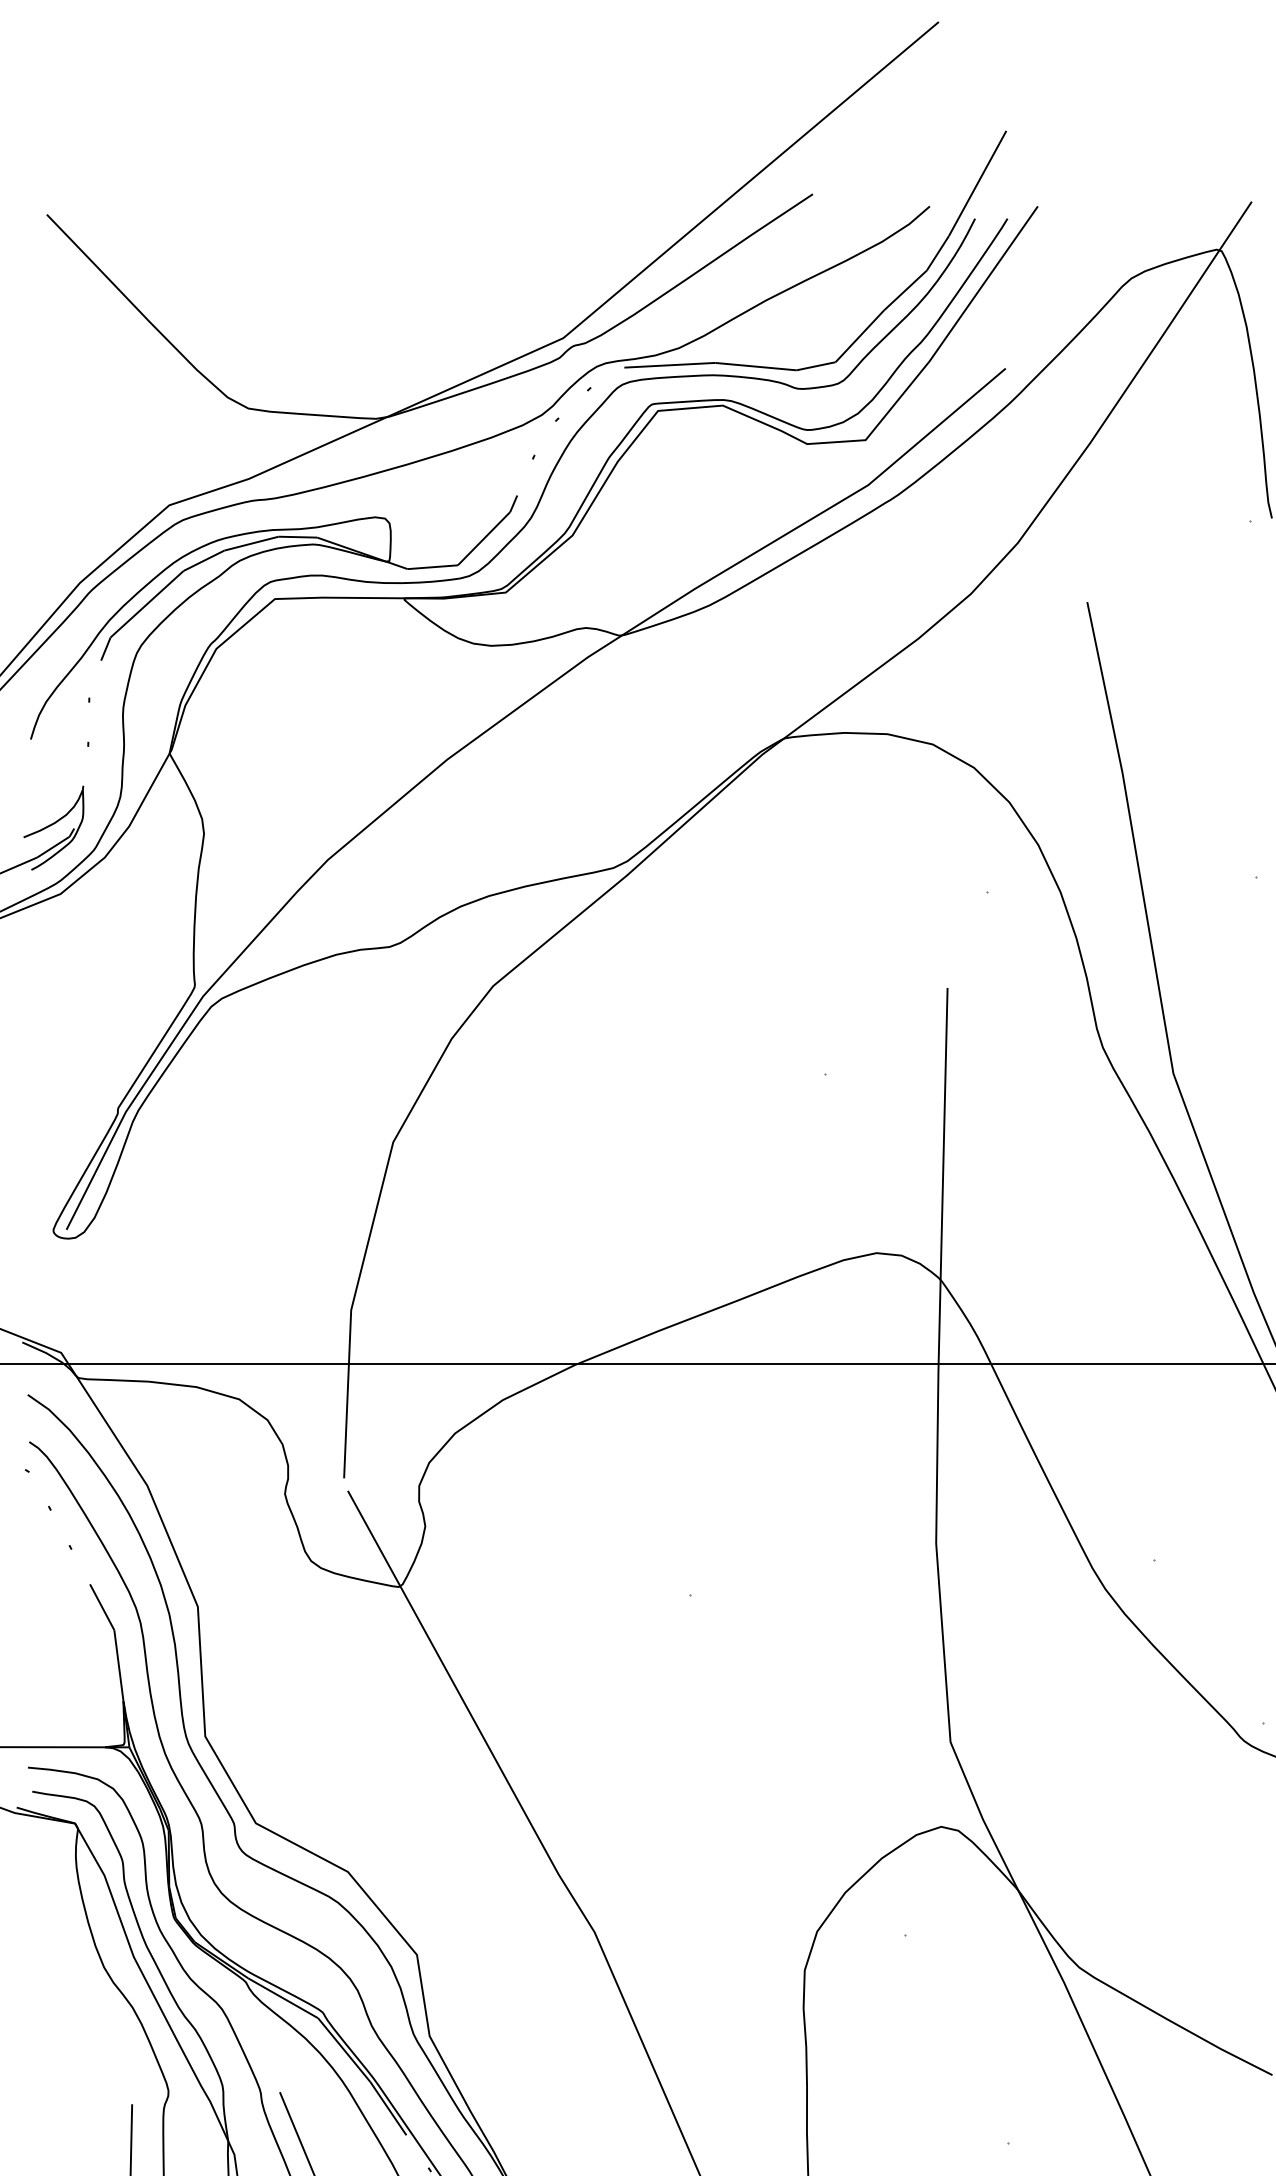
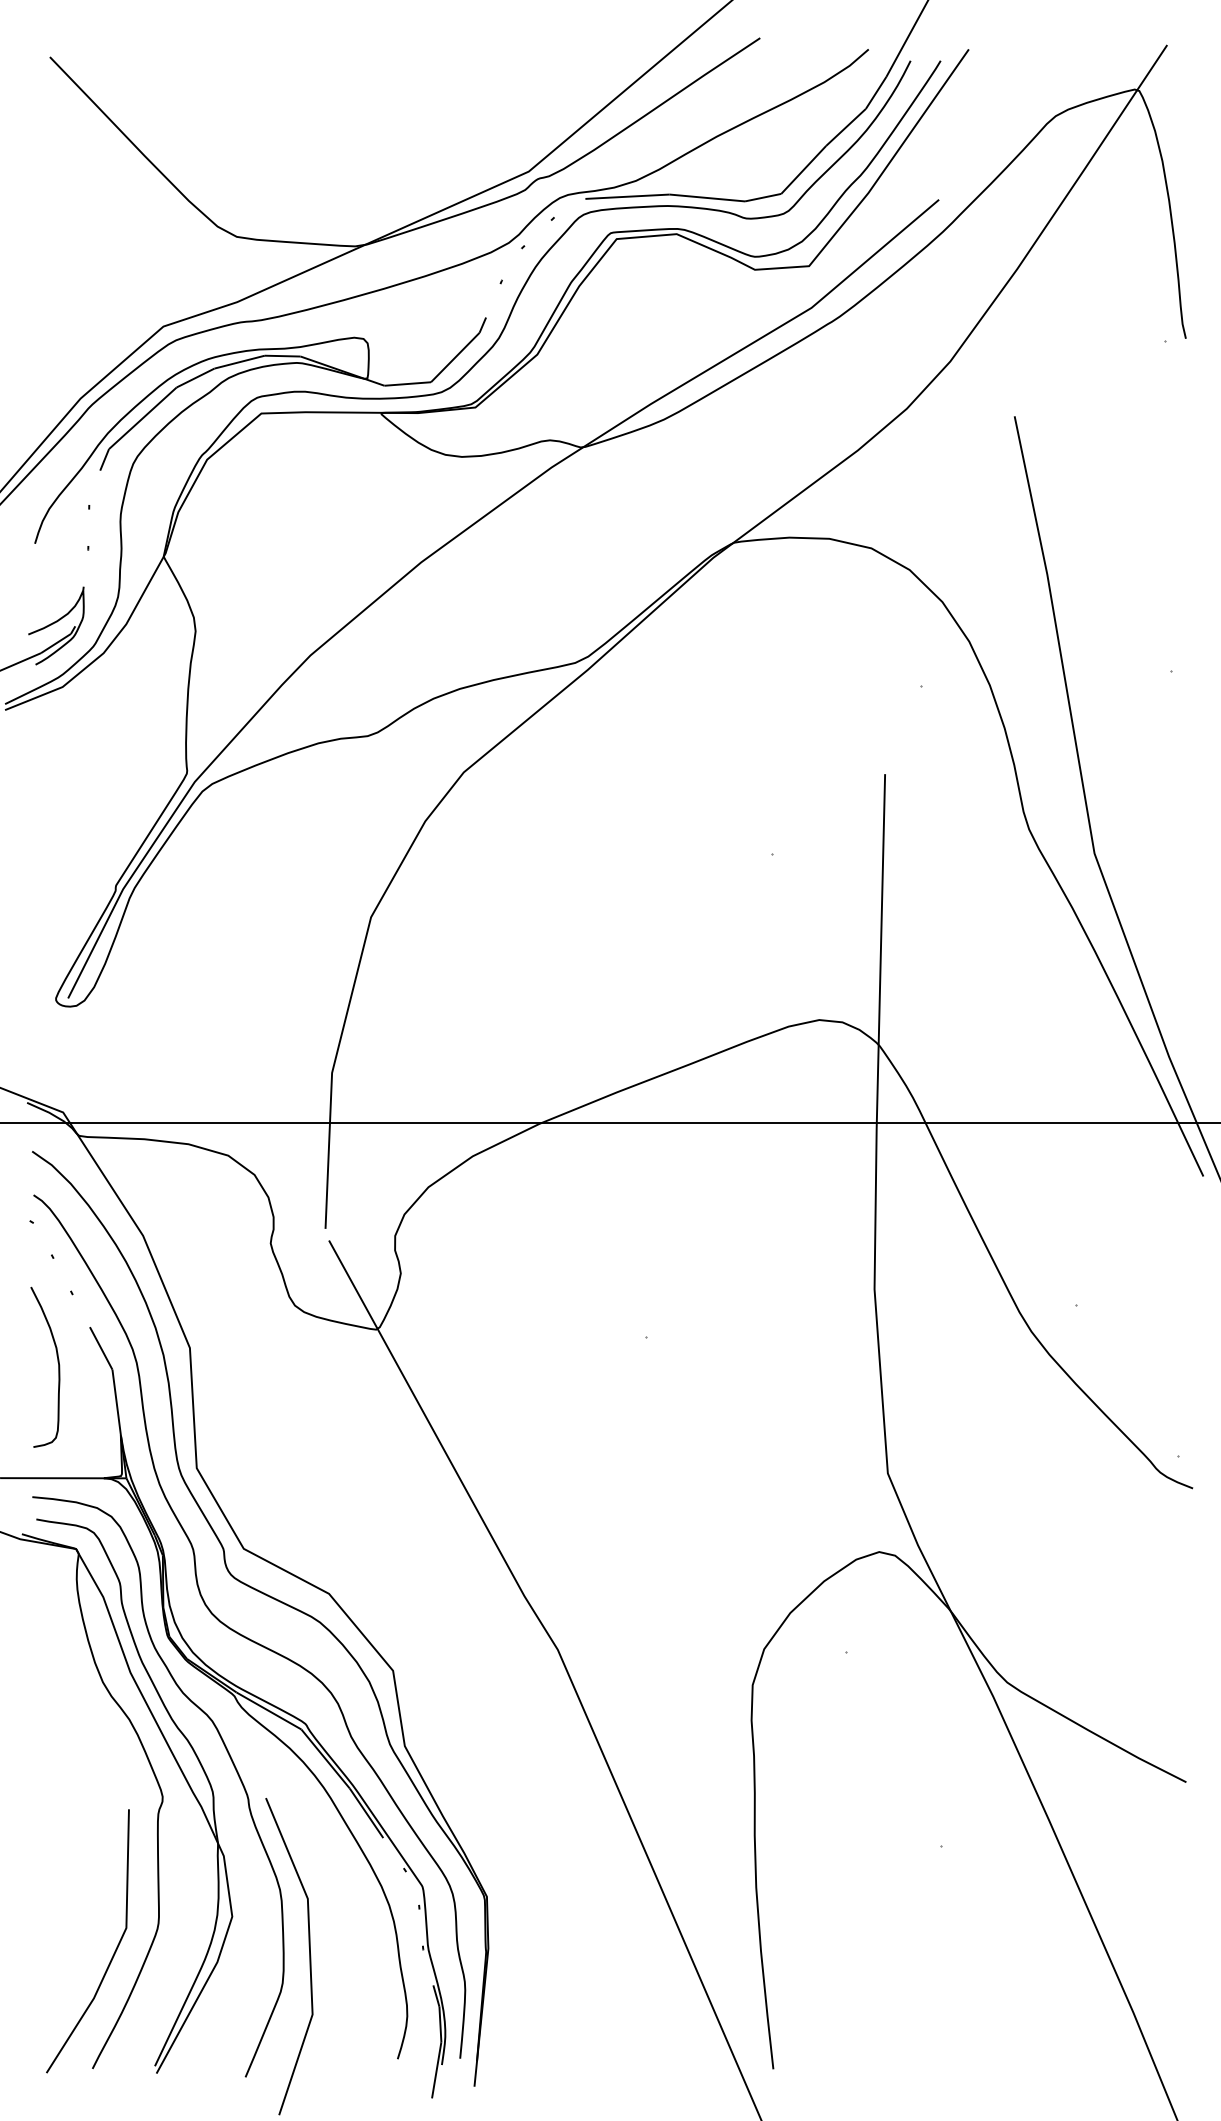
curve: (55, 1622) -> (57, 1362), added

